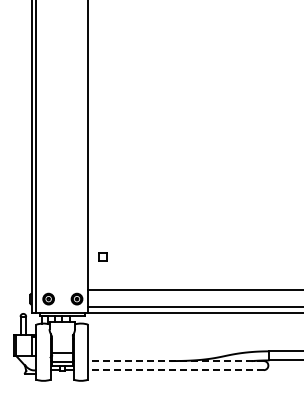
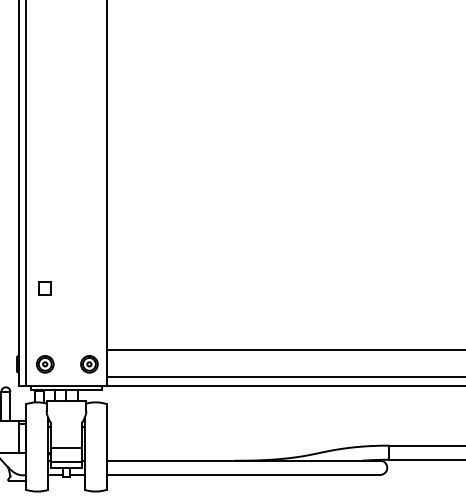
part: (102, 256) -> (45, 287), moved
line: (175, 361) -> (242, 461), dashed -> solid
line: (175, 370) -> (242, 475), dashed -> solid

